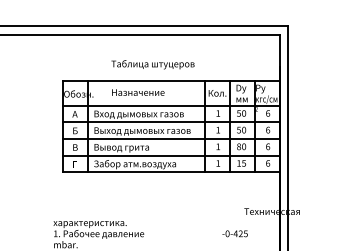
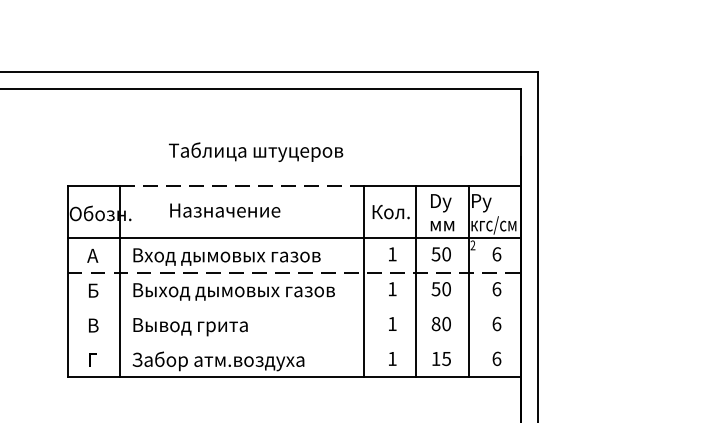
line: (146, 80) -> (242, 185), solid -> dashed
line: (171, 122) -> (294, 273), solid -> dashed
line: (171, 139) -> (294, 308), removed
line: (171, 155) -> (294, 342), removed

